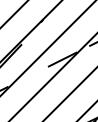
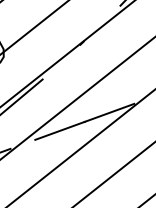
line: (34, 73) -> (58, 130), added

